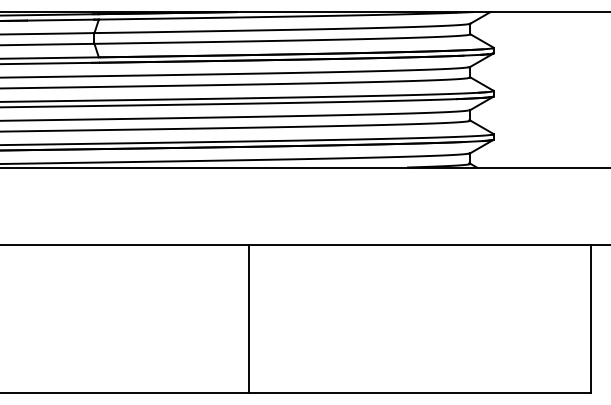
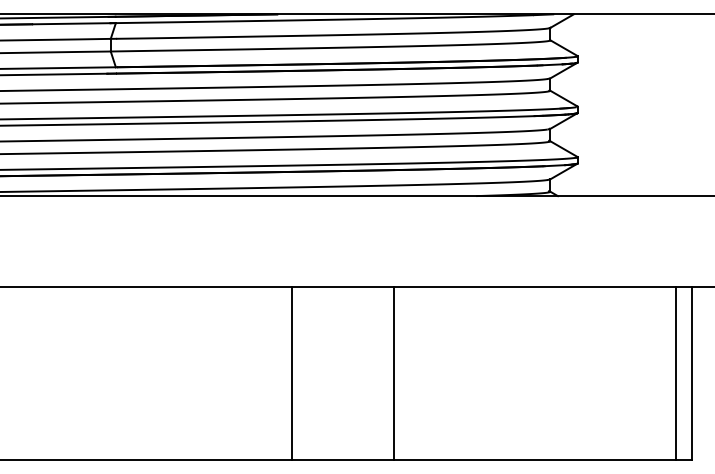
line: (337, 318) -> (394, 372), added
line: (578, 318) -> (676, 372), added

